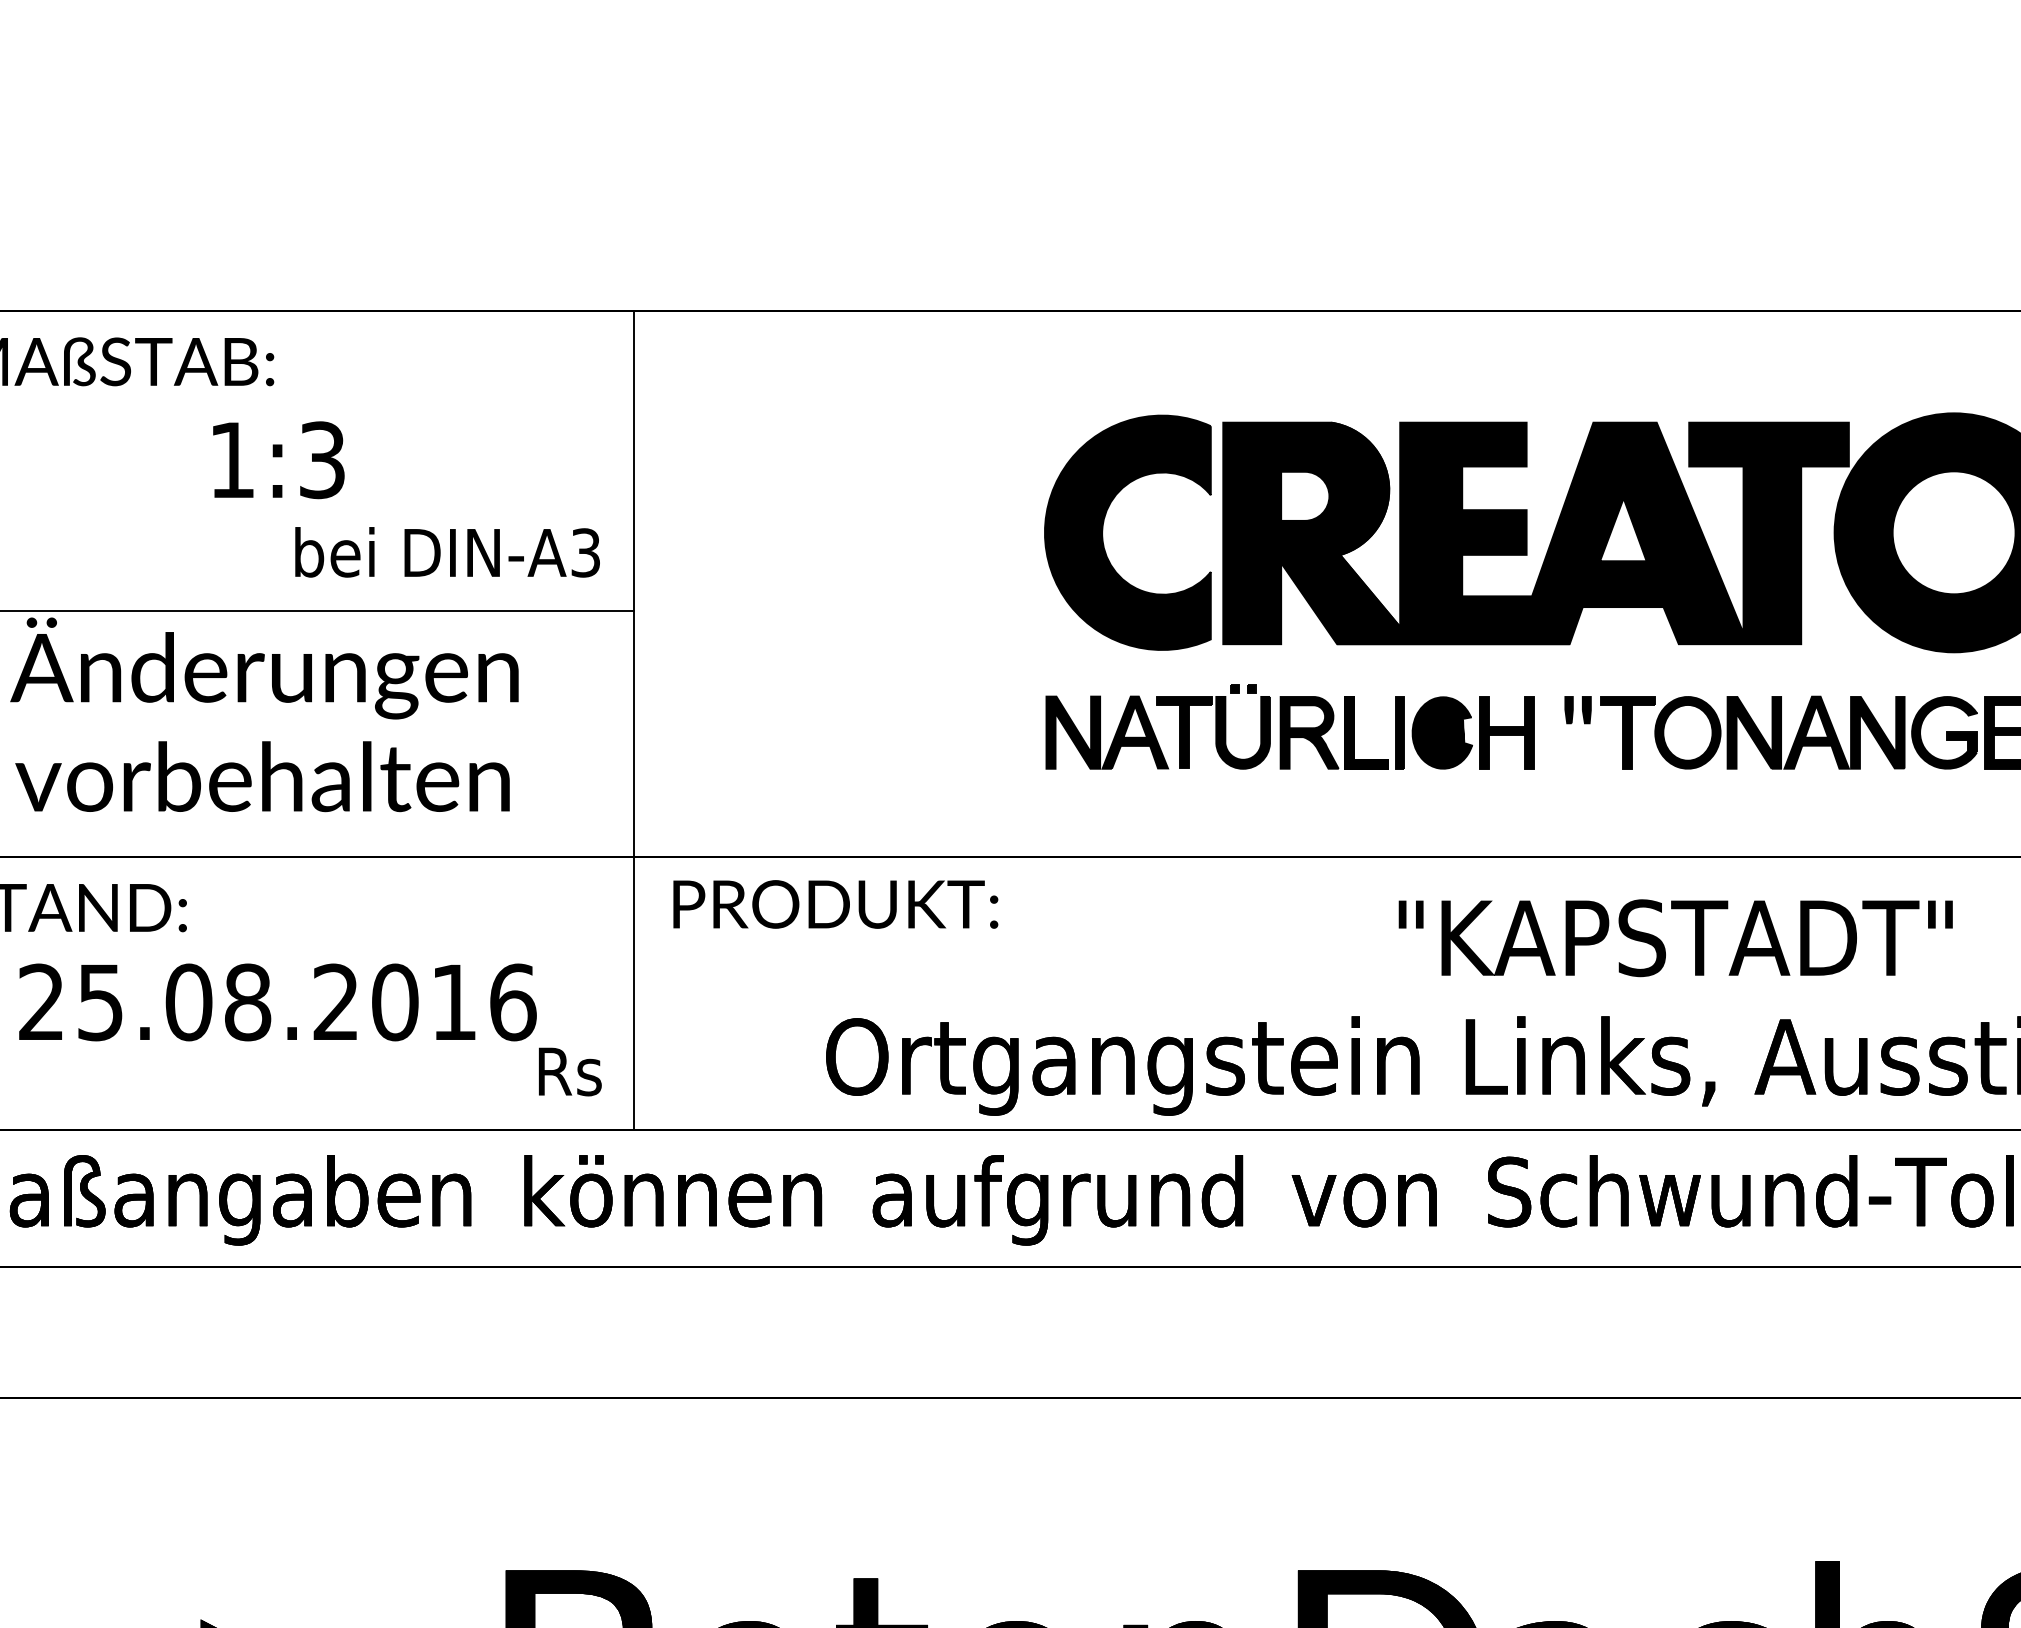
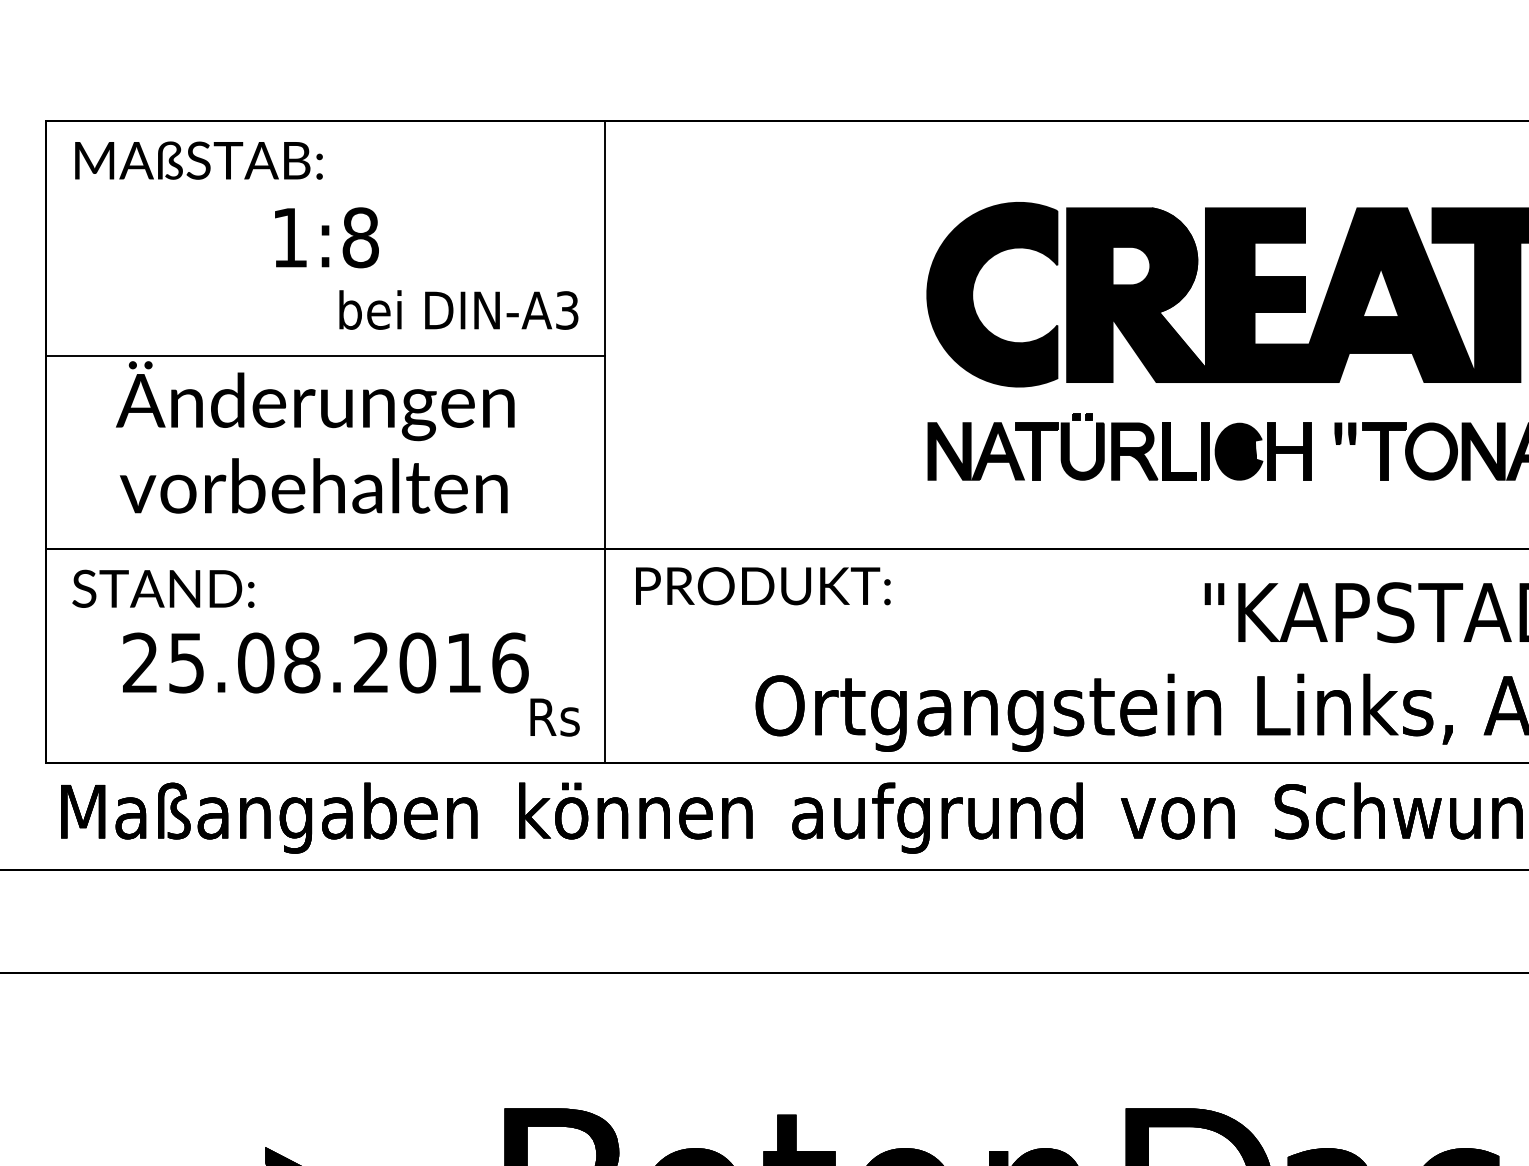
text: (322, 460) -> (360, 238), 1:3 -> 1:8

